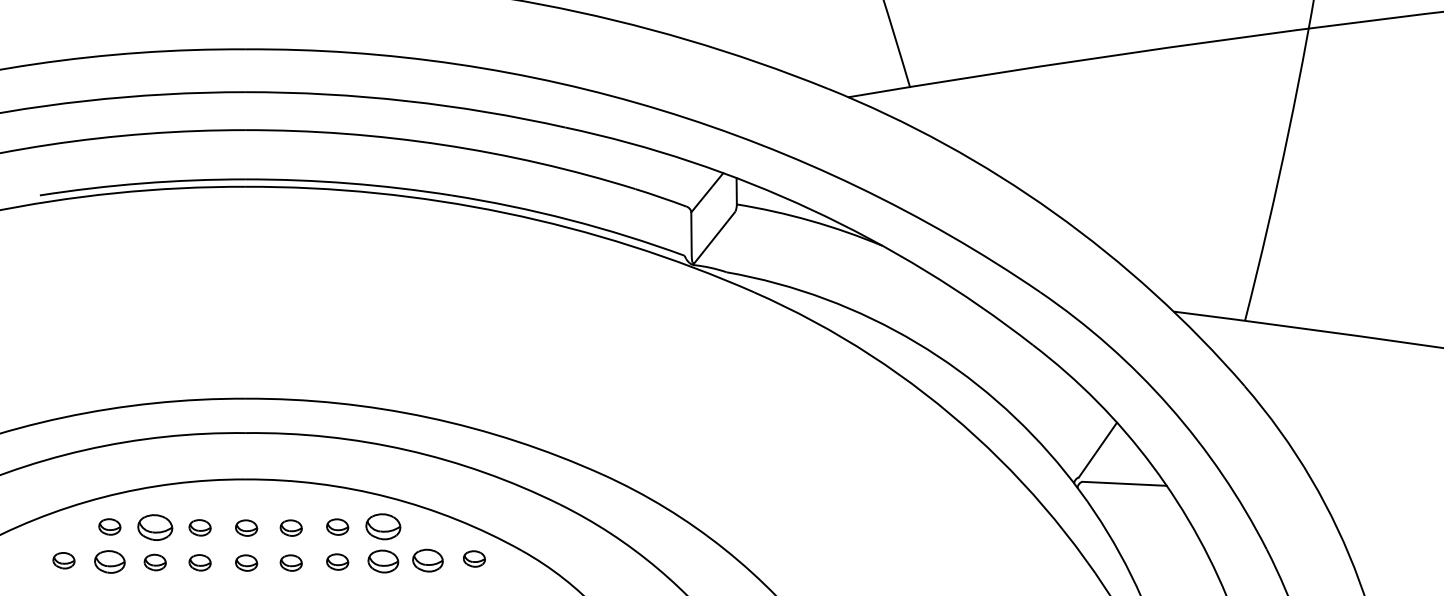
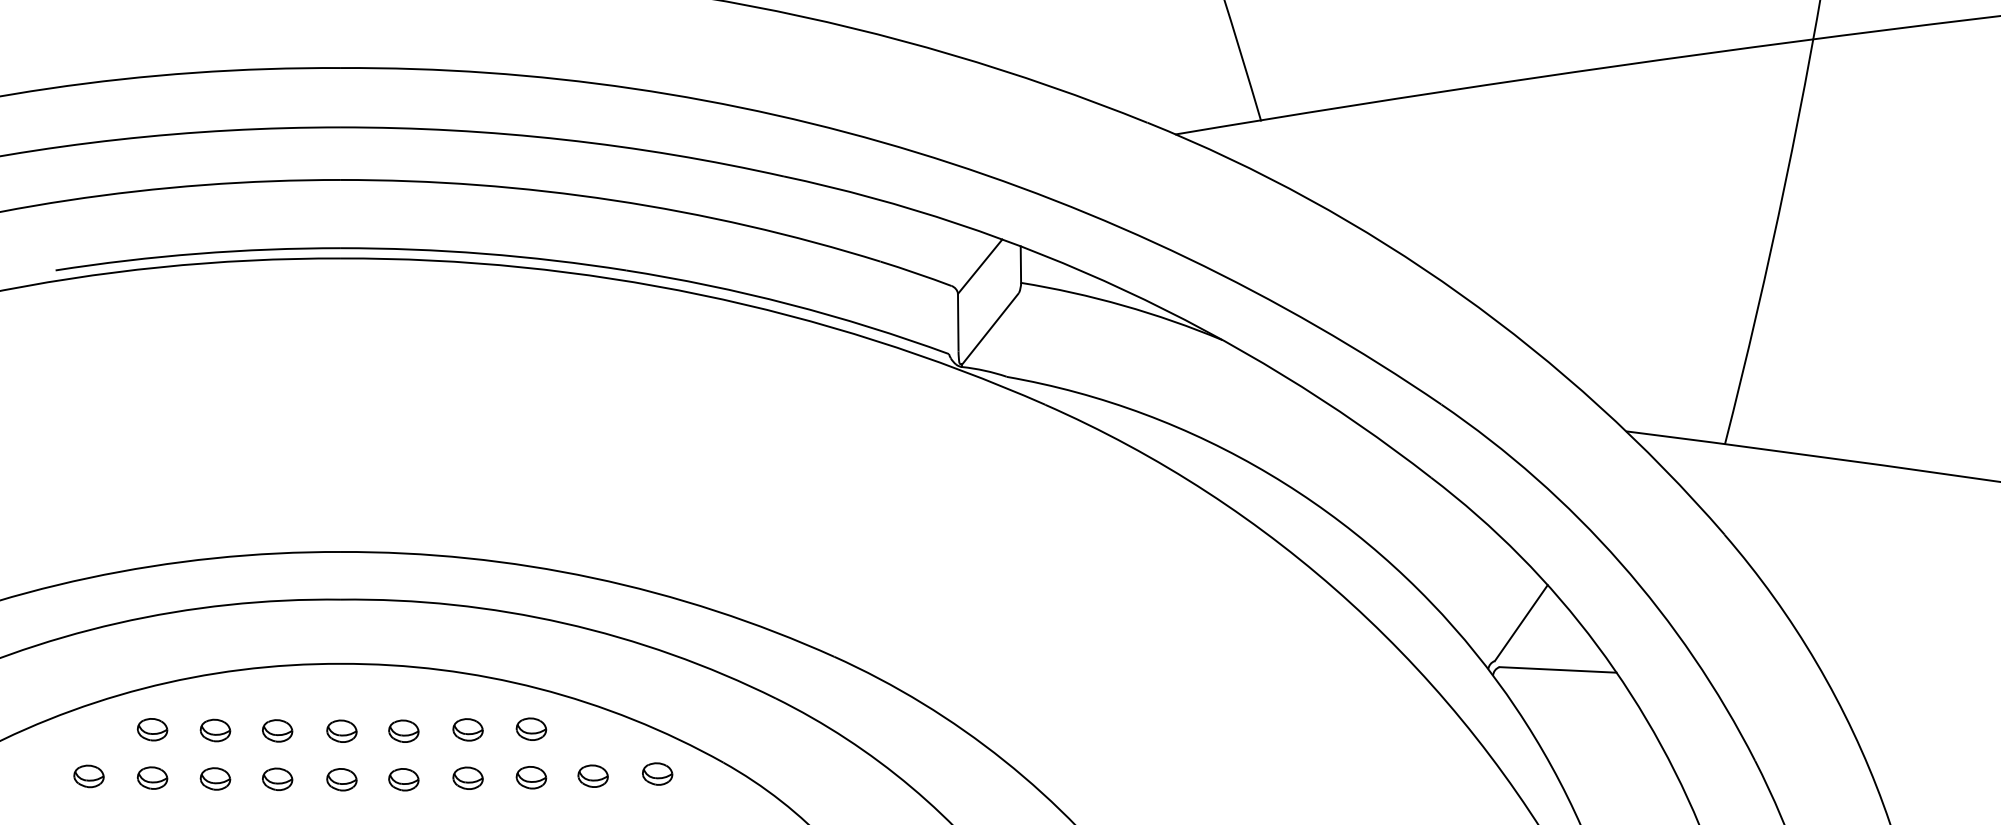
part: (383, 526) -> (531, 728), size x0.62
part: (155, 527) -> (215, 730), size x0.62
part: (427, 560) -> (592, 775), size x0.71
part: (109, 561) -> (152, 777), size x0.71
part: (383, 561) -> (531, 777), size x0.71

